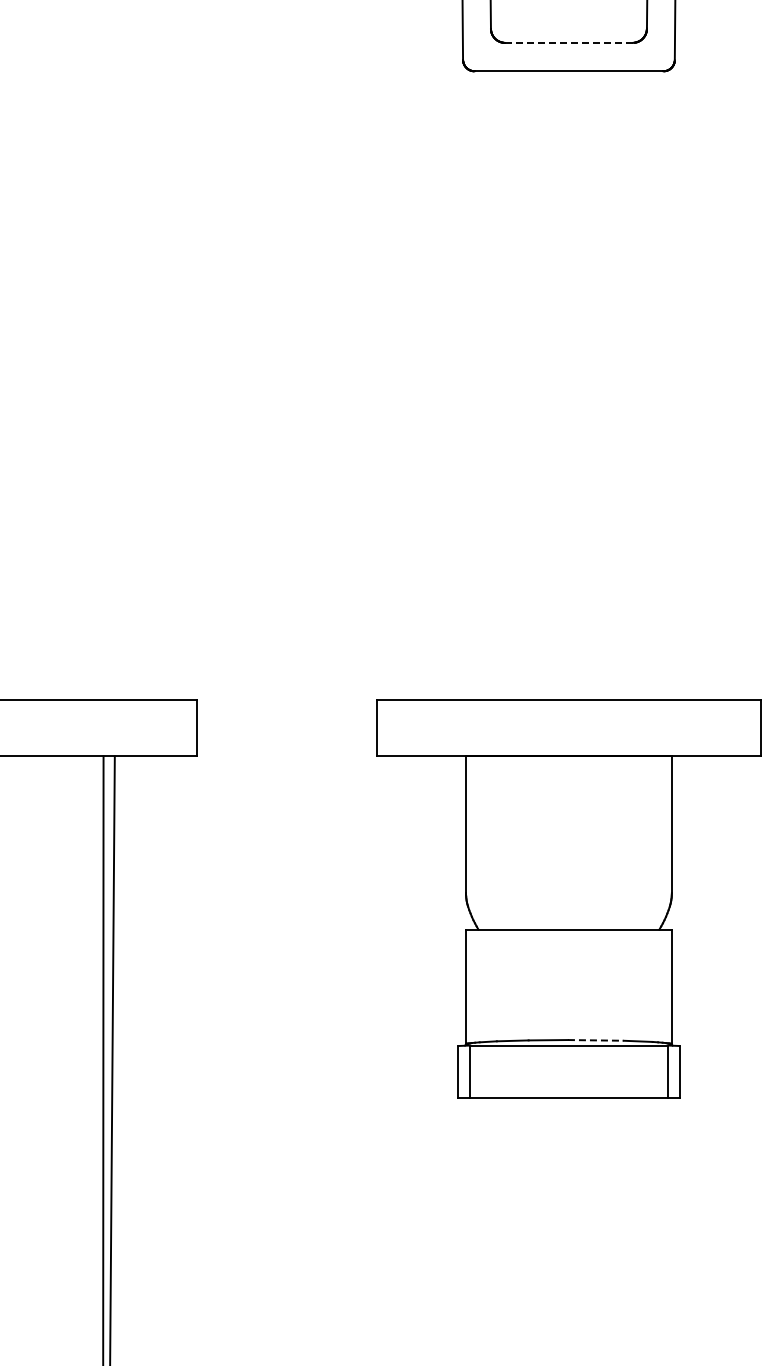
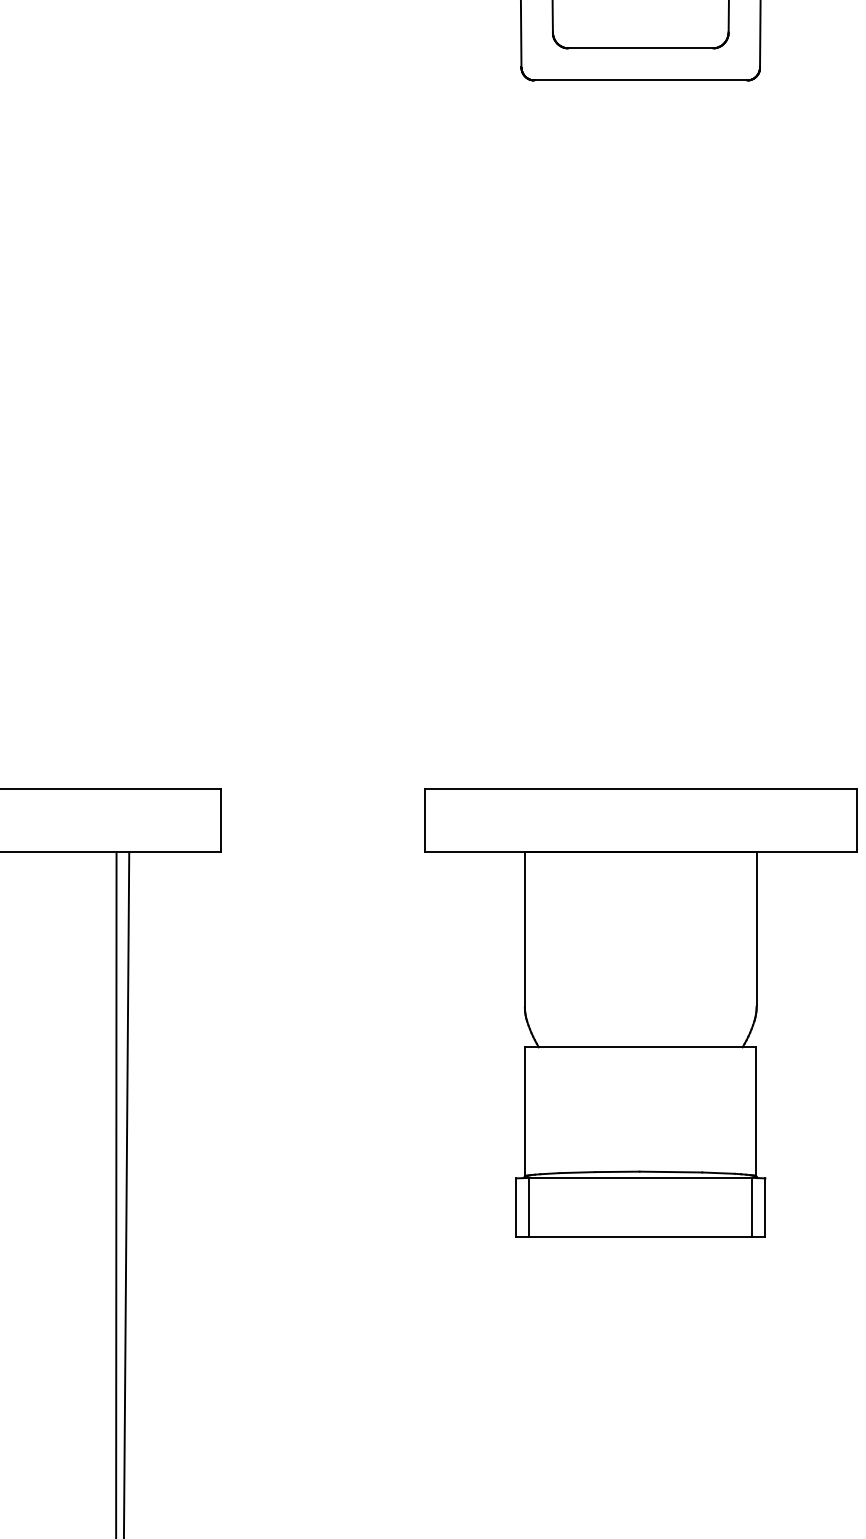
line: (569, 42) -> (641, 48), dashed -> solid
line: (595, 1040) -> (670, 1172), dashed -> solid

